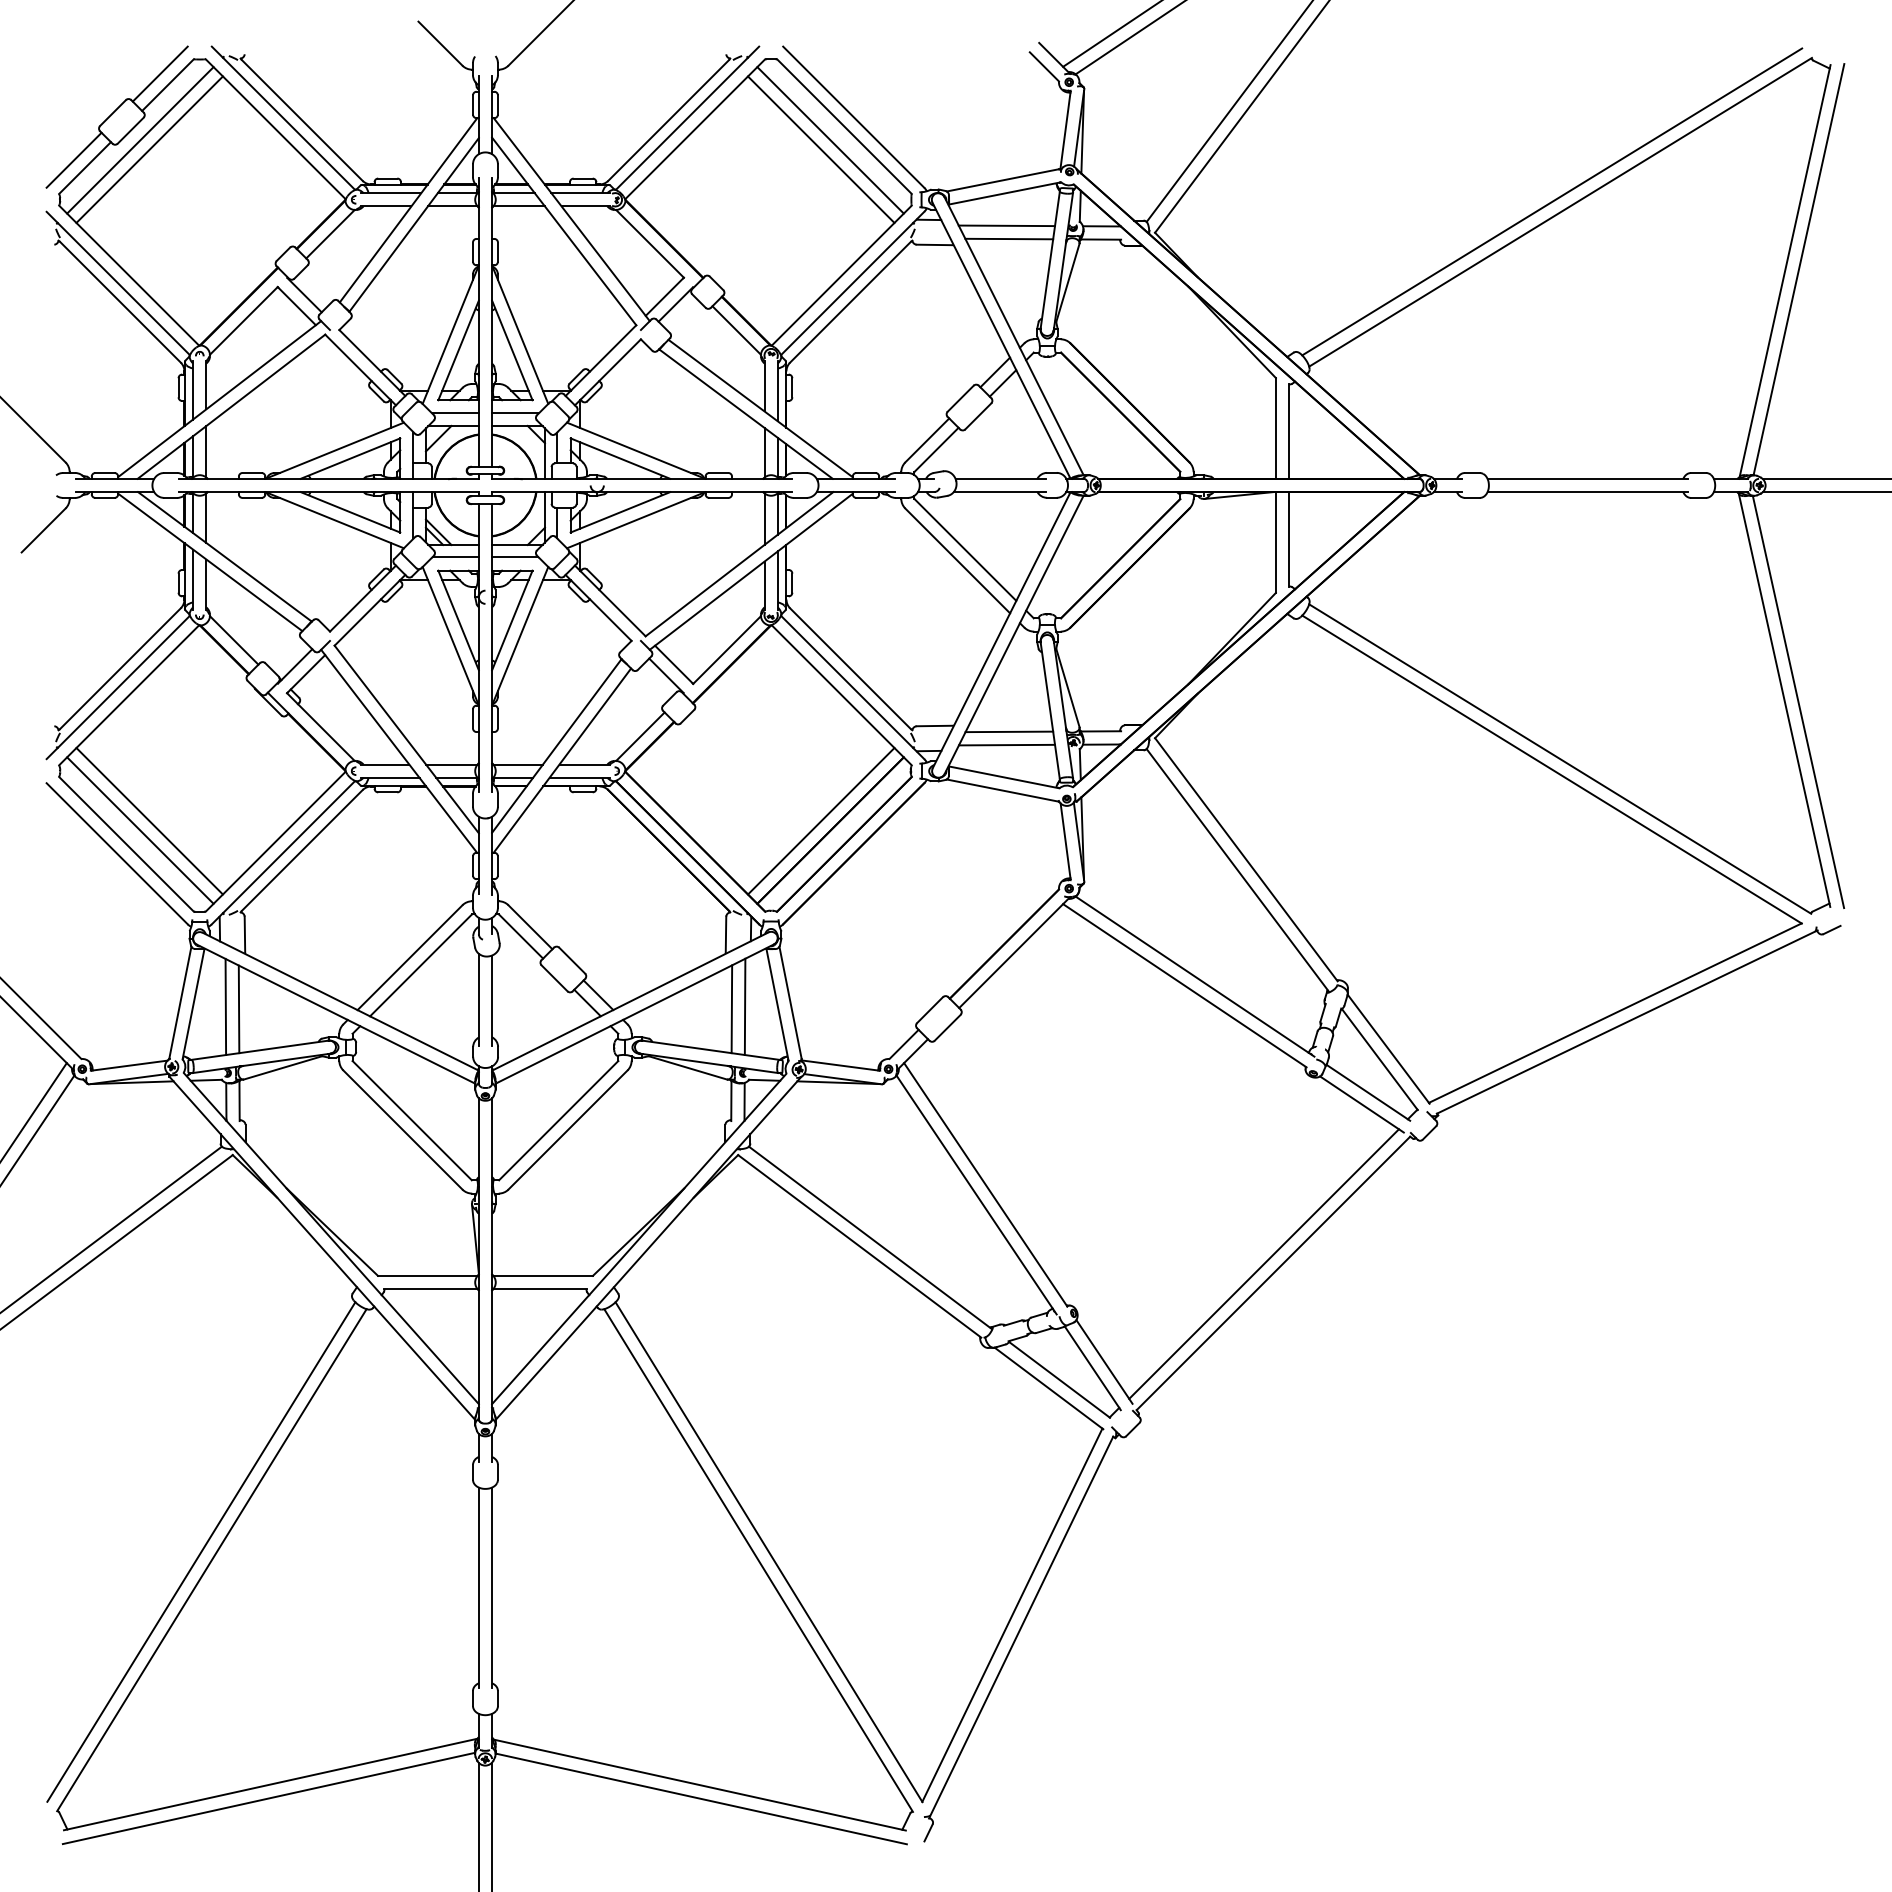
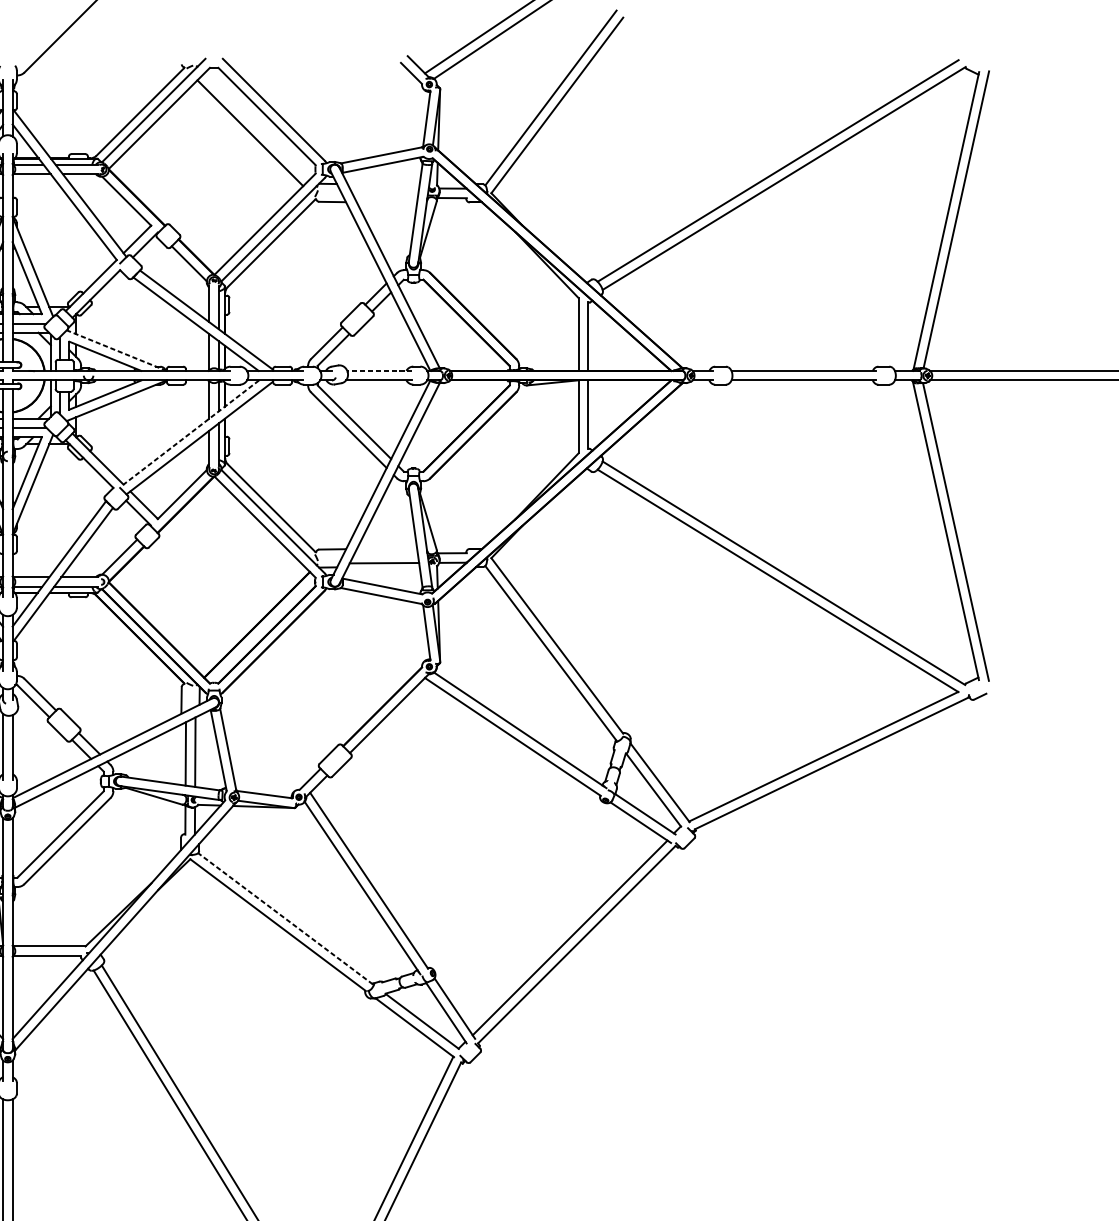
line: (830, 140) -> (257, 126), removed
line: (1006, 225) -> (384, 187), removed
line: (1009, 238) -> (386, 197), removed
line: (636, 450) -> (116, 350), solid -> dashed
line: (1000, 478) -> (379, 370), solid -> dashed
line: (739, 564) -> (191, 432), solid -> dashed
line: (1009, 731) -> (386, 553), removed
line: (821, 821) -> (250, 618), removed
line: (869, 1237) -> (285, 918), solid -> dashed

